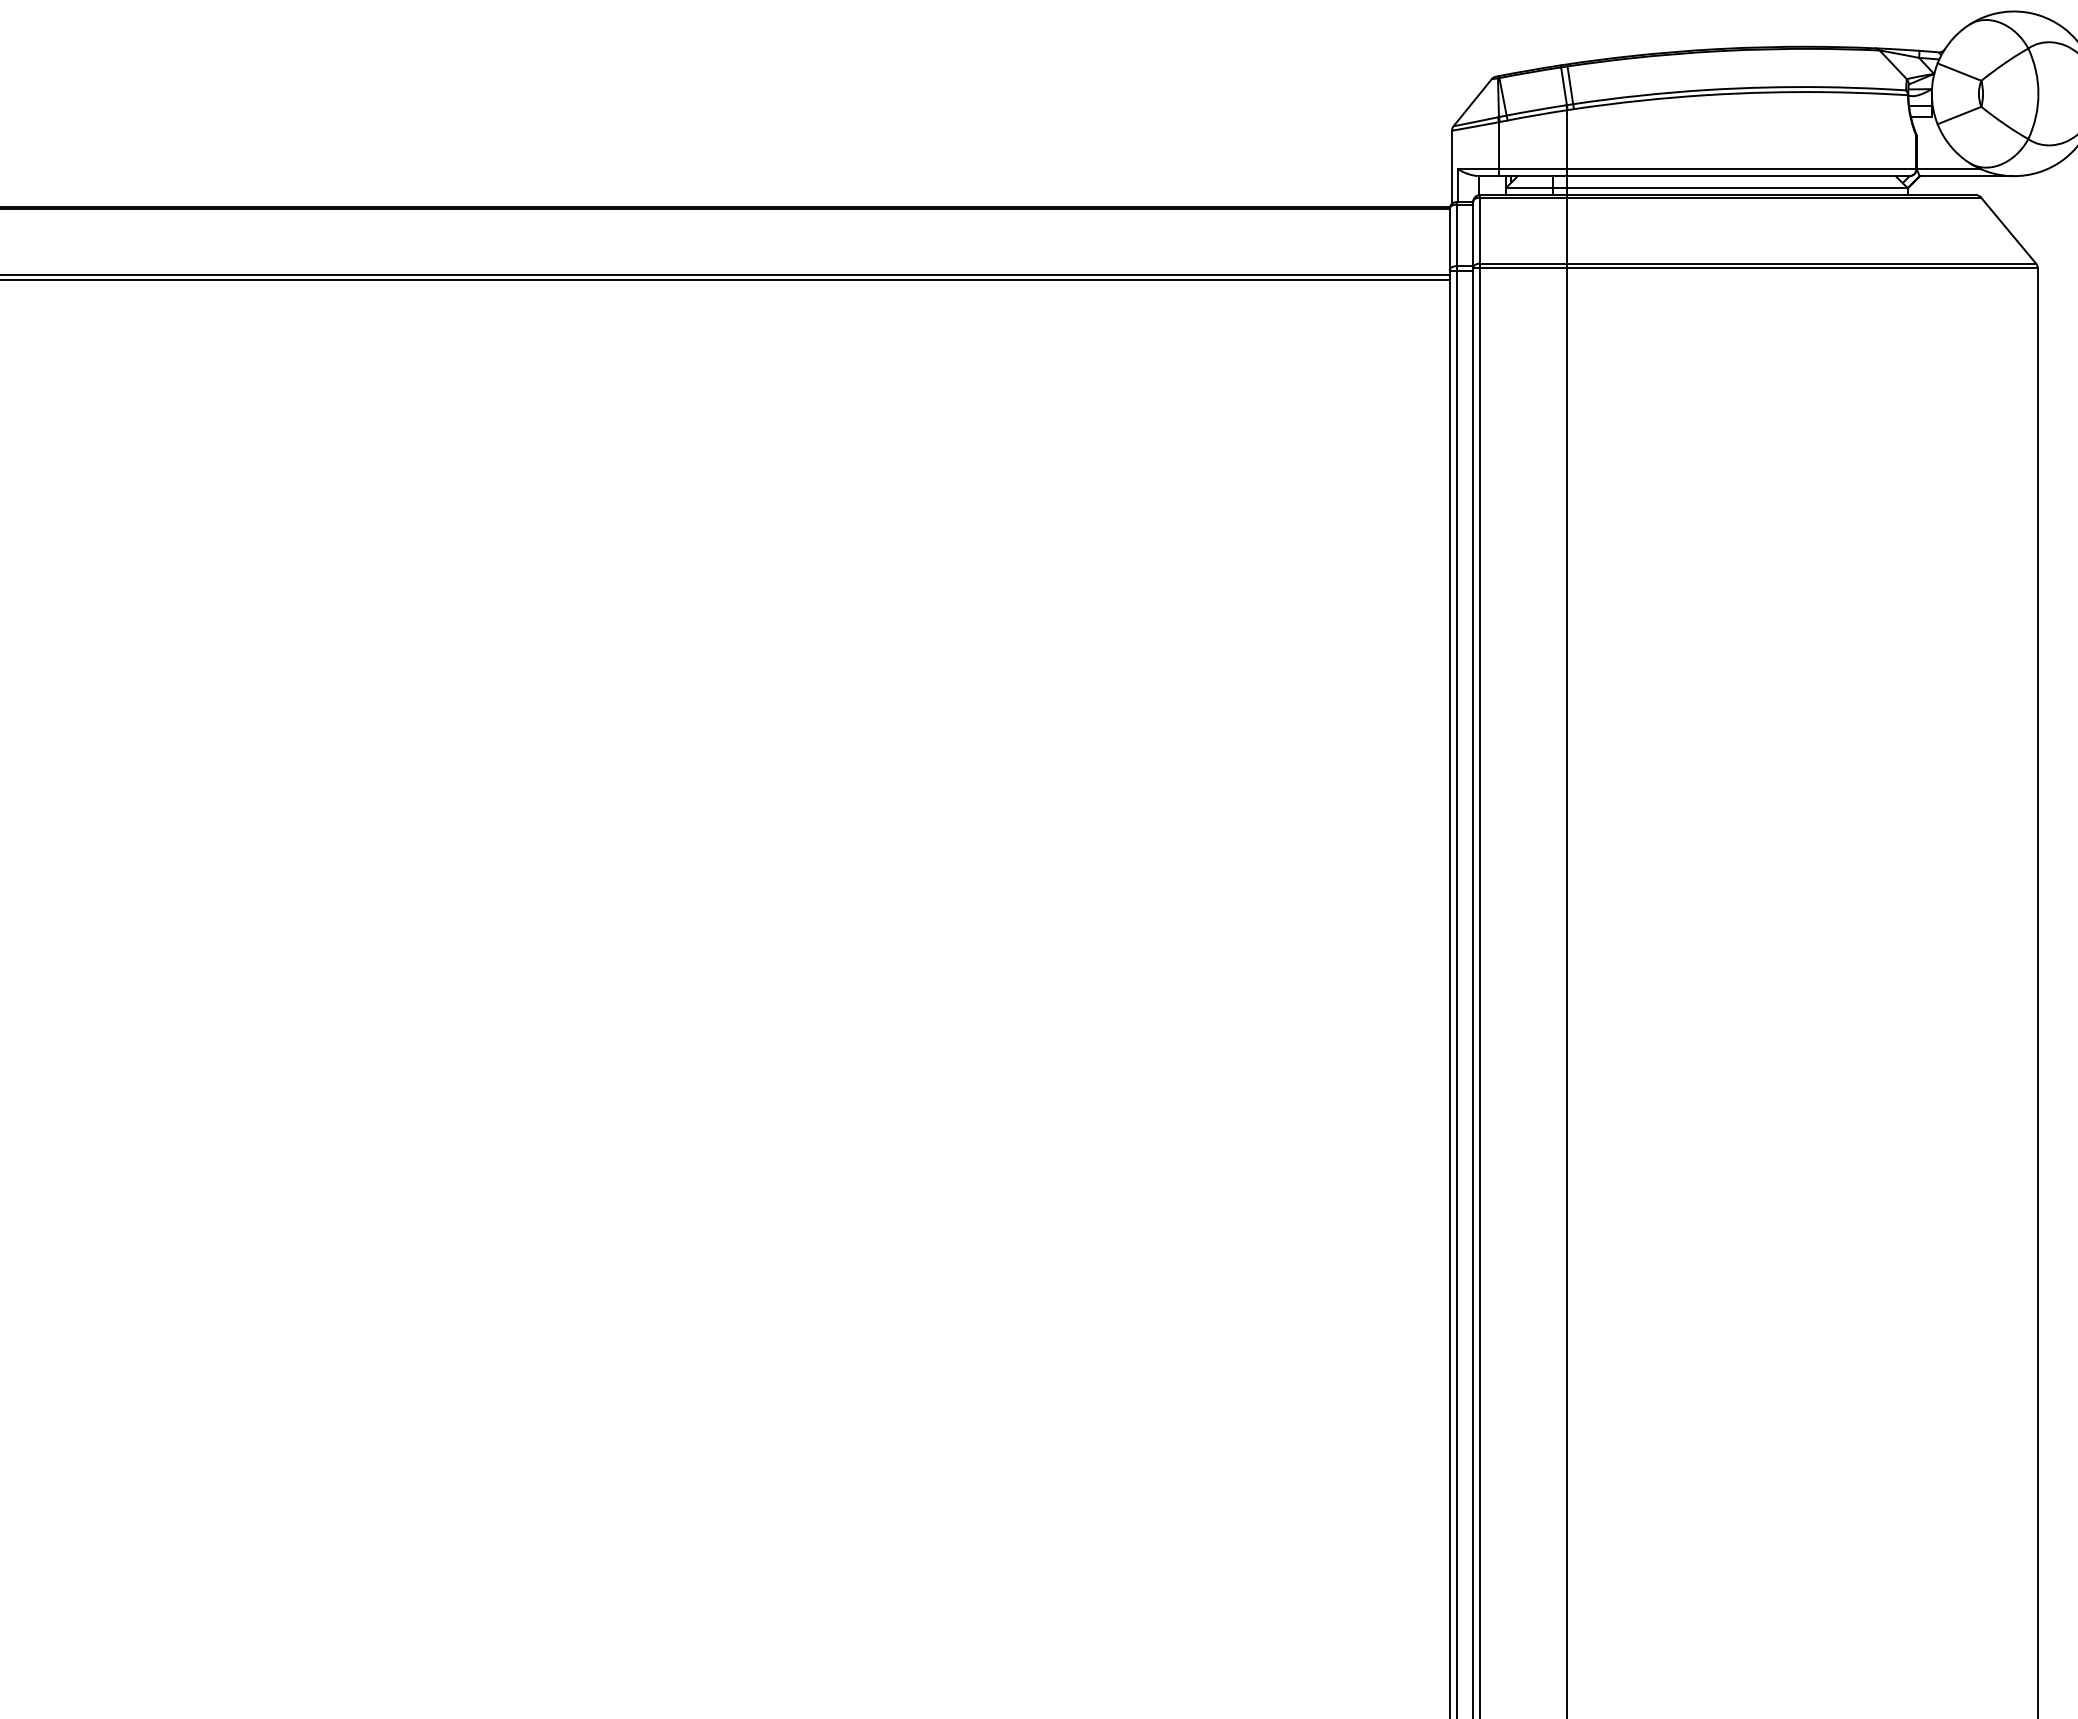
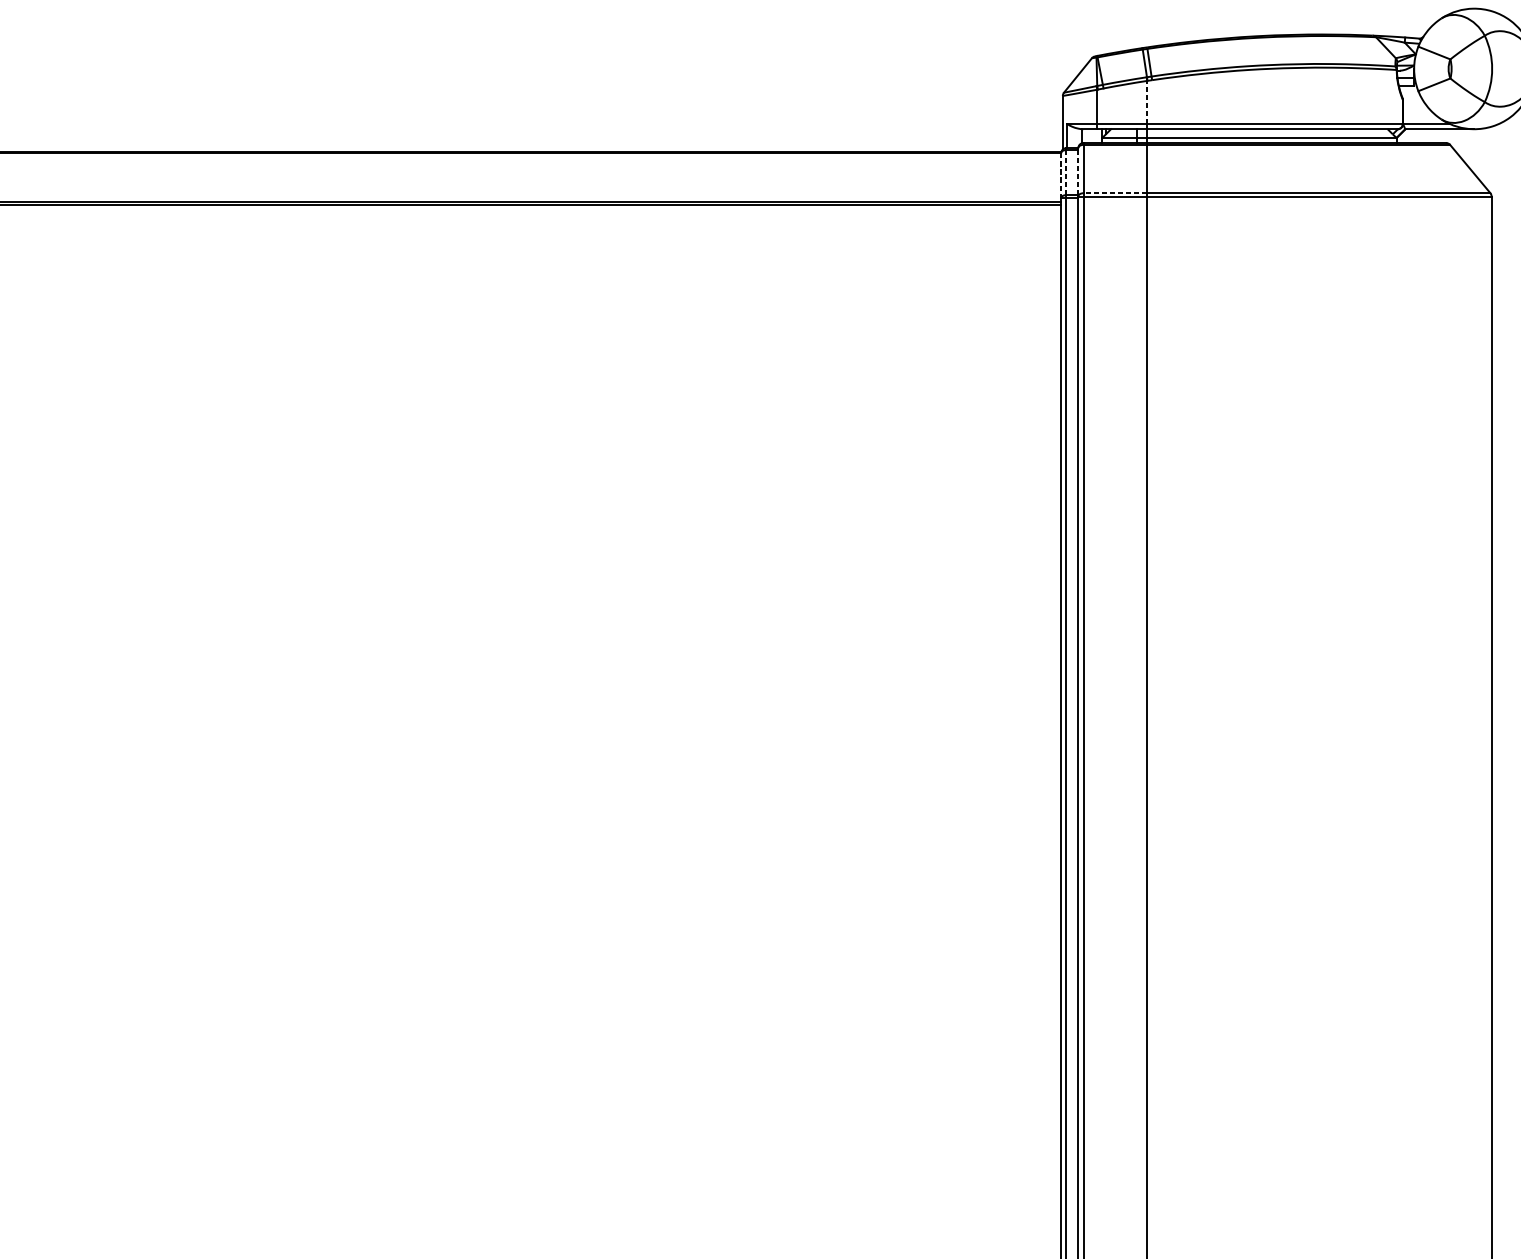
line: (1567, 139) -> (1147, 102), solid -> dashed
line: (1456, 235) -> (1066, 172), solid -> dashed
line: (1473, 235) -> (1078, 172), solid -> dashed
line: (1449, 239) -> (1061, 175), solid -> dashed
line: (1523, 263) -> (1115, 193), solid -> dashed

